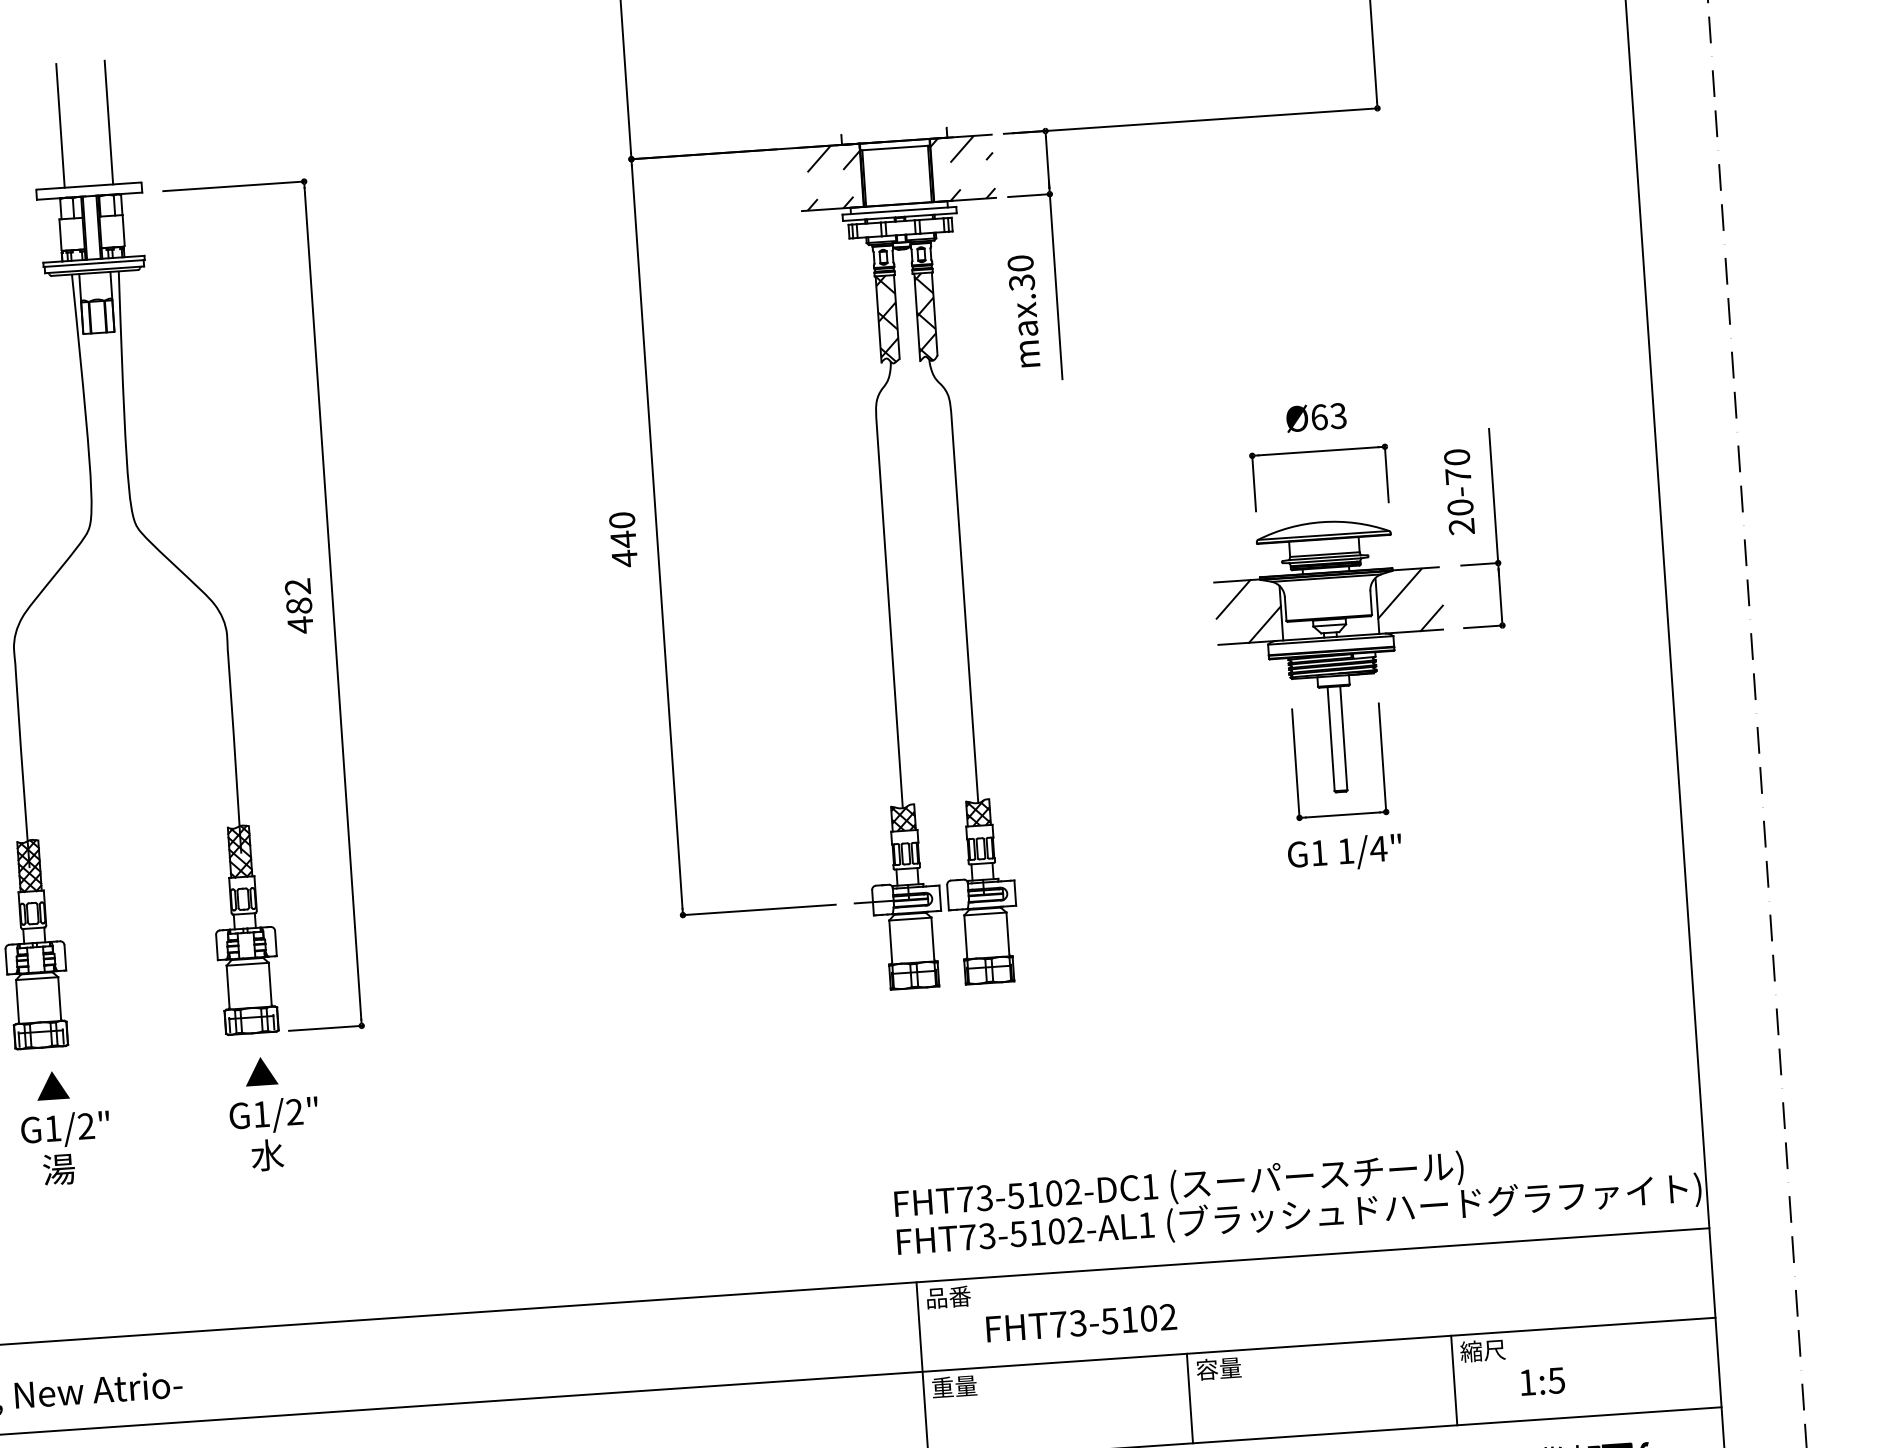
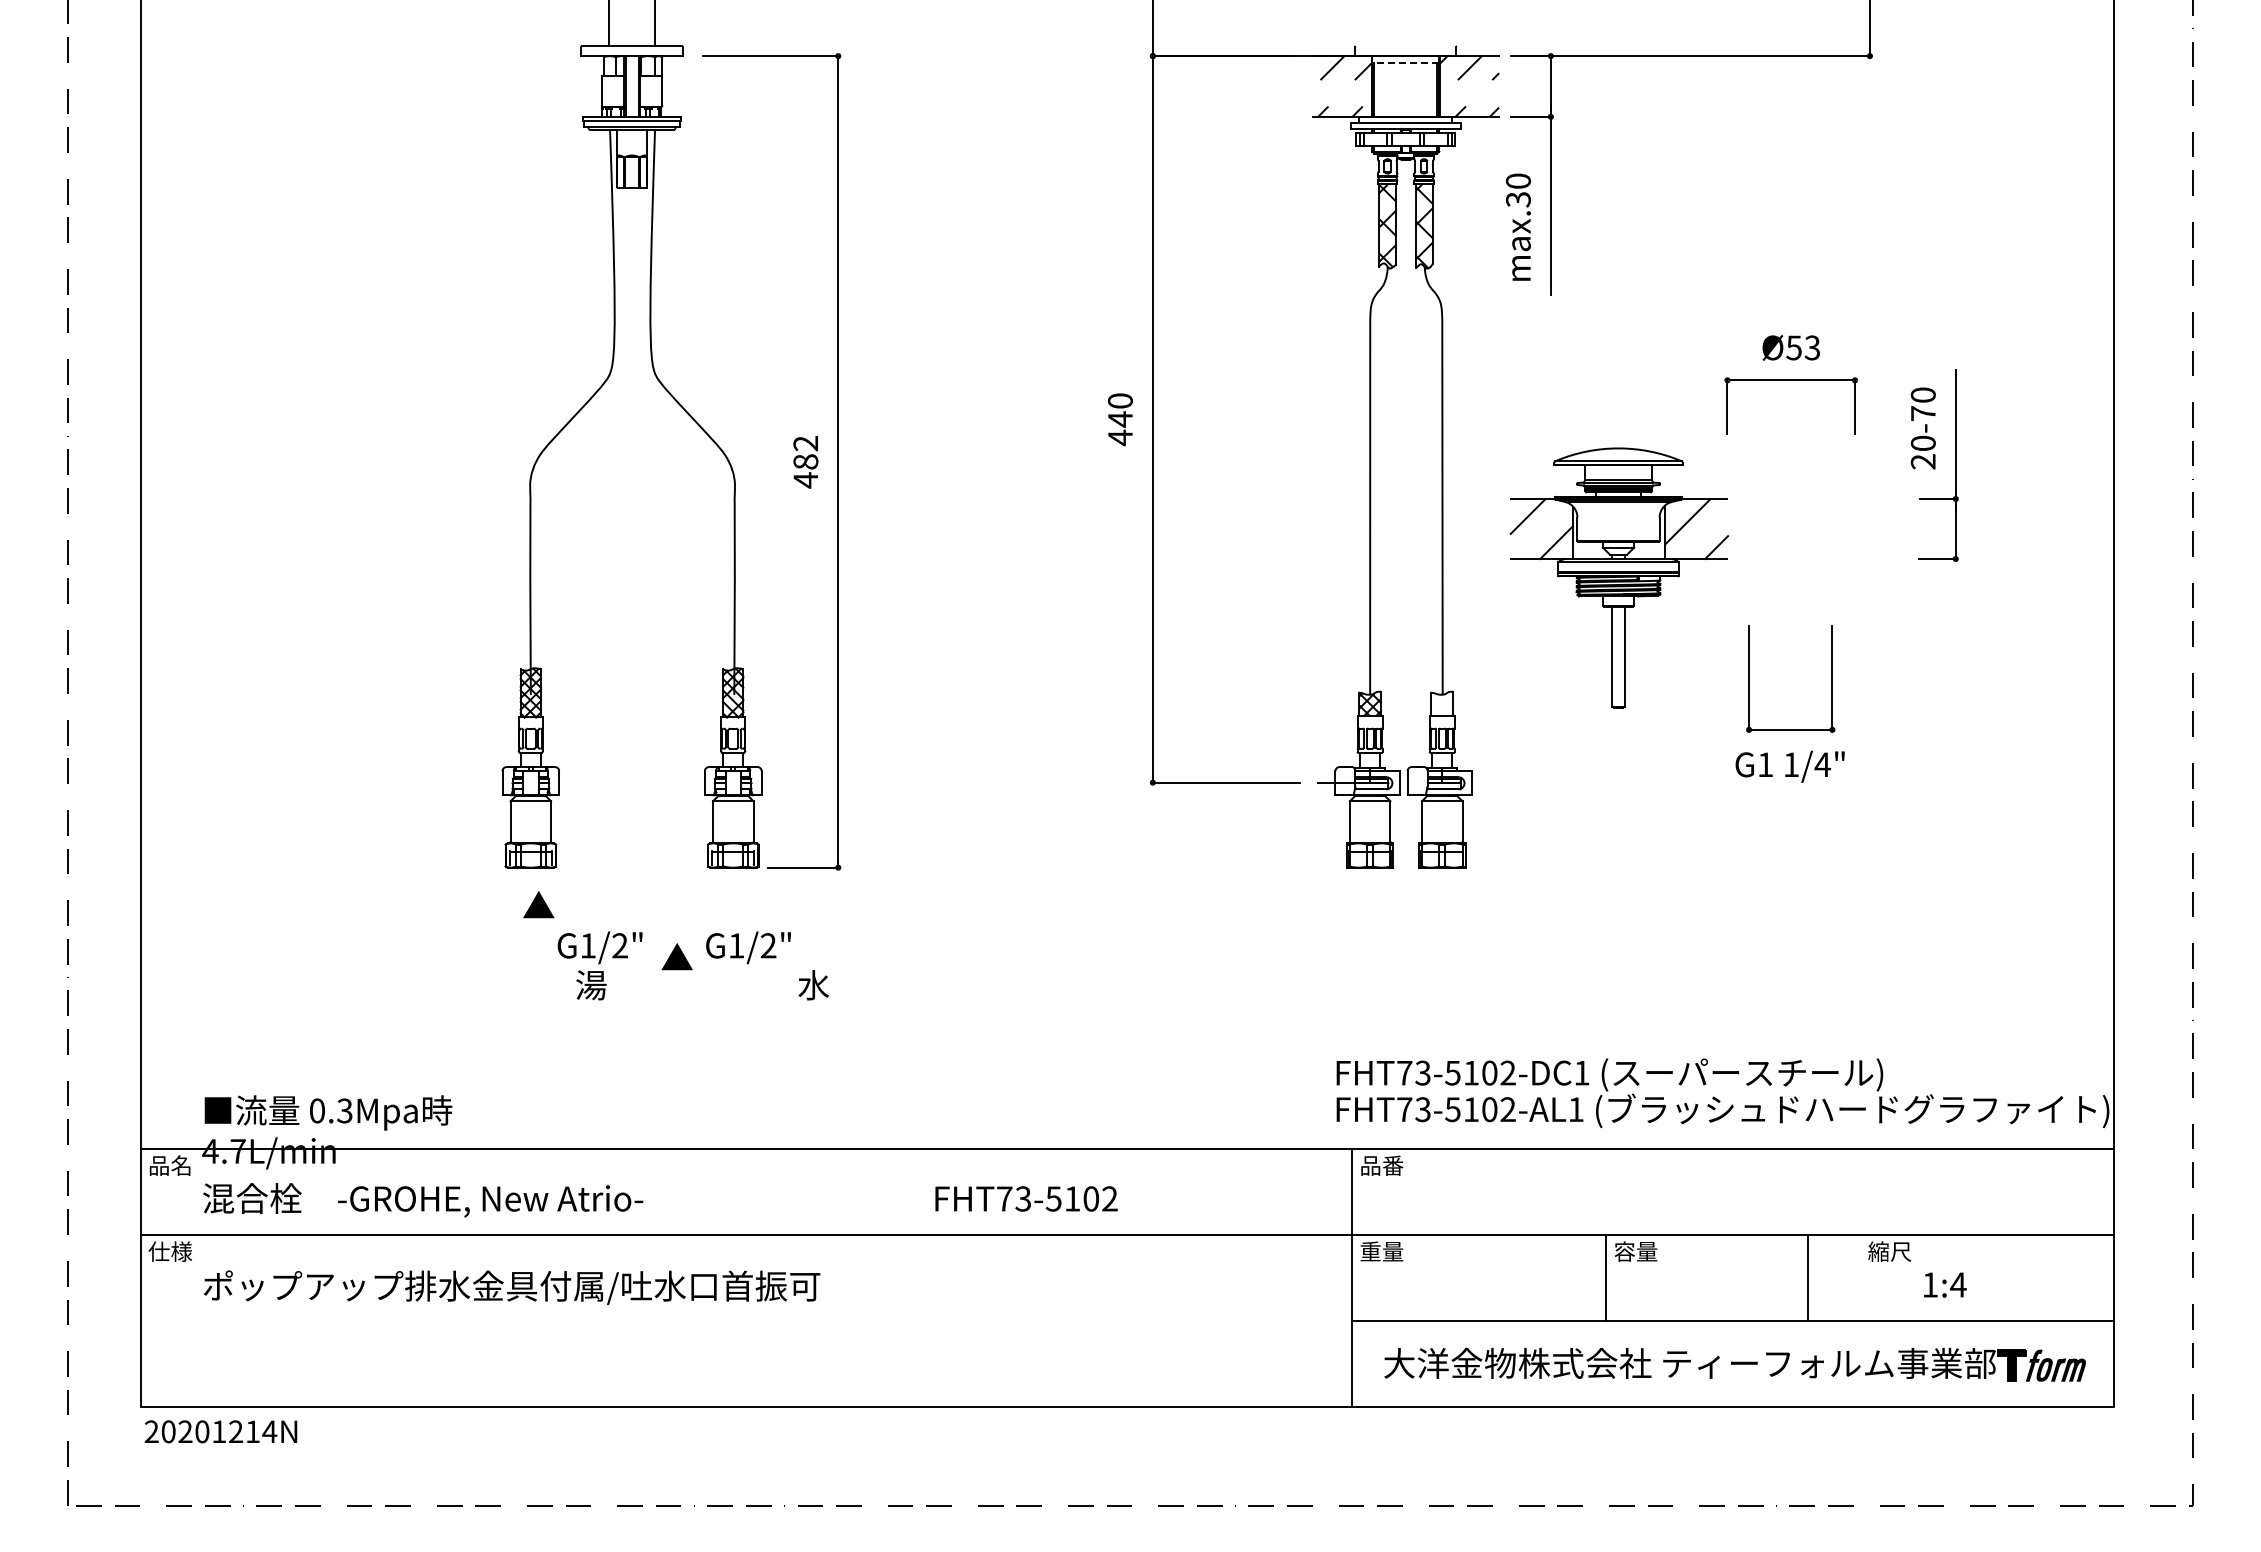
line: (894, 147) -> (1405, 62), solid -> dashed
text: (1319, 416) -> (1794, 347), Ø63 -> Ø53
part: (1332, 656) -> (1619, 577), moved
hatch: (978, 813) -> (1442, 704), removed
text: (260, 1071) -> (676, 956), moved
text: (66, 1148) -> (599, 965), moved
text: (267, 1155) -> (813, 985), moved
text: (1081, 1322) -> (1026, 1198), moved
line: (1454, 1380) -> (1808, 1278), moved
text: (1556, 1380) -> (1958, 1284), 1:5 -> 1:4

